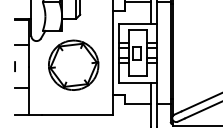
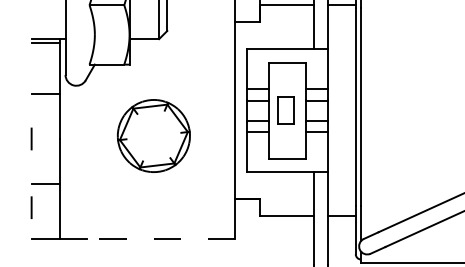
part: (73, 64) -> (153, 134), size x0.7
curve: (14, 99) -> (30, 207), added
line: (77, 114) -> (161, 238), solid -> dashed

